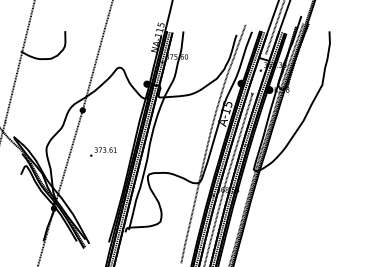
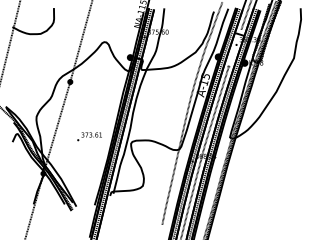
text: (103, 151) -> (89, 136), moved

